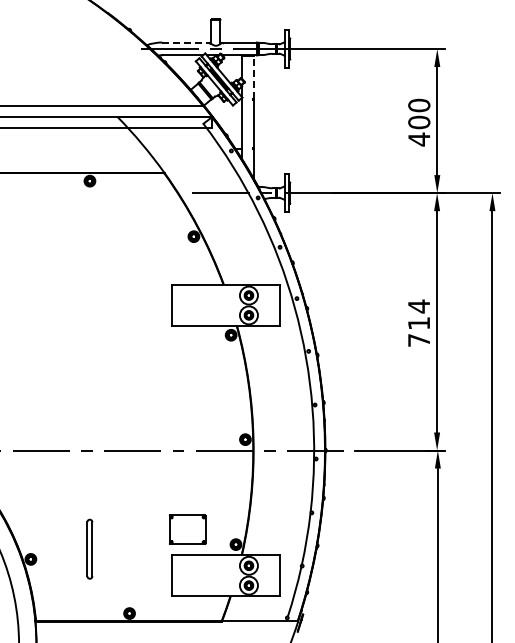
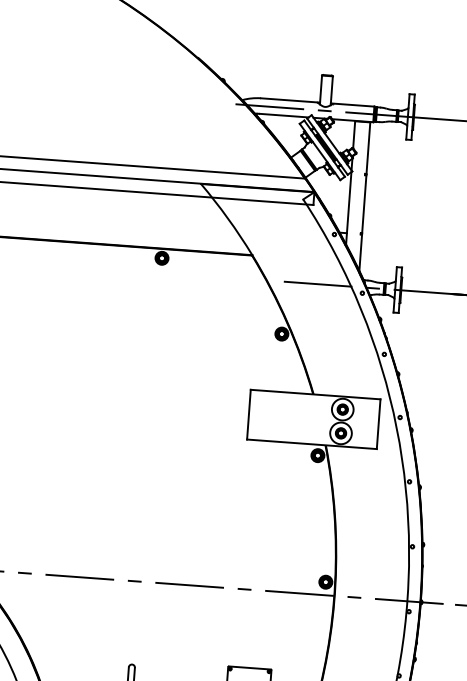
line: (186, 42) -> (290, 100), dashed -> solid
line: (254, 76) -> (368, 147), dashed -> solid

